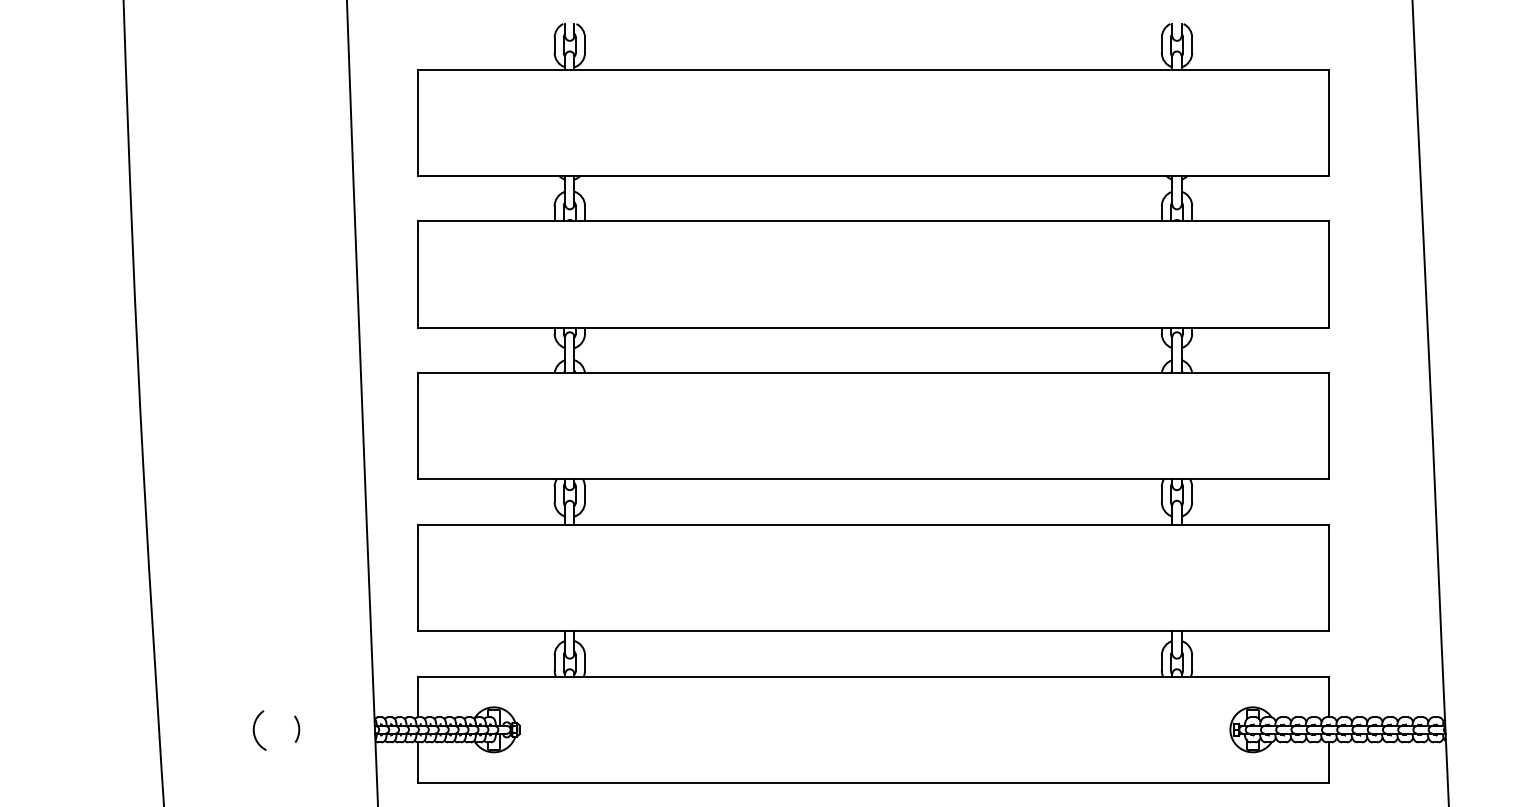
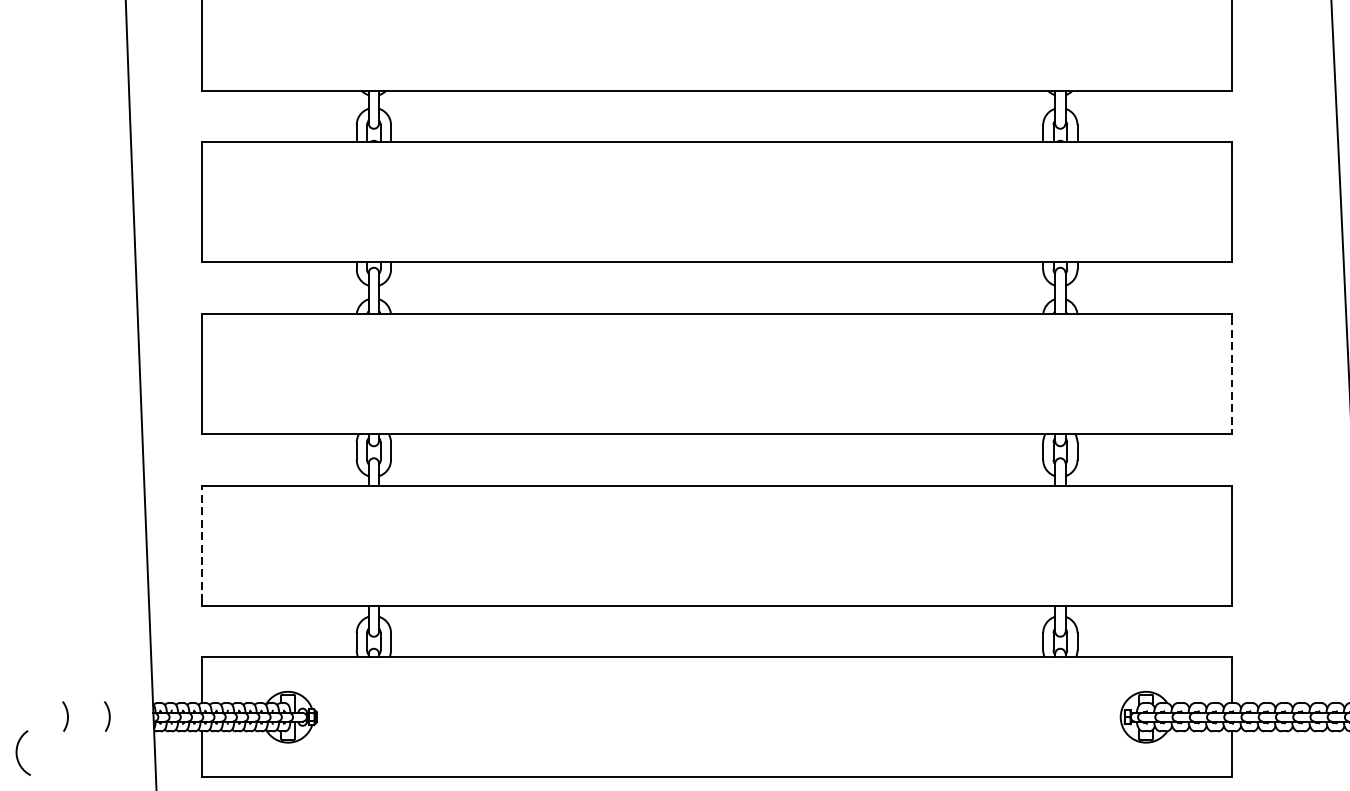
line: (1328, 426) -> (1231, 374), solid -> dashed
line: (418, 577) -> (202, 544), solid -> dashed
arc: (335, 728) -> (108, 715), added
arc: (254, 730) -> (17, 753), moved

